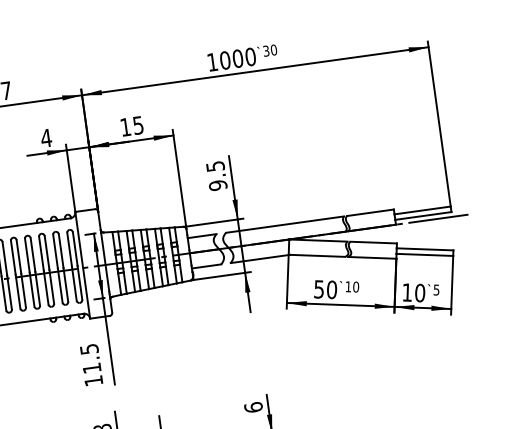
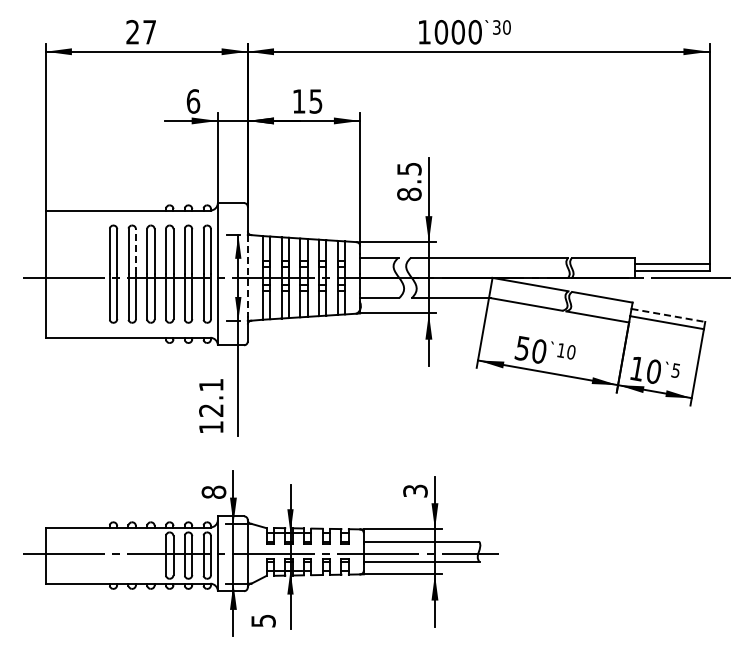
text: (46, 138) -> (193, 101), 4 -> 6
text: (218, 185) -> (409, 194), 9.5 -> 8.5
line: (425, 249) -> (668, 315), solid -> dashed
line: (19, 256) -> (136, 251), solid -> dashed
line: (104, 262) -> (247, 274), solid -> dashed
text: (90, 358) -> (211, 397), 11.5 -> 12.1
text: (253, 407) -> (415, 490), 6 -> 3

